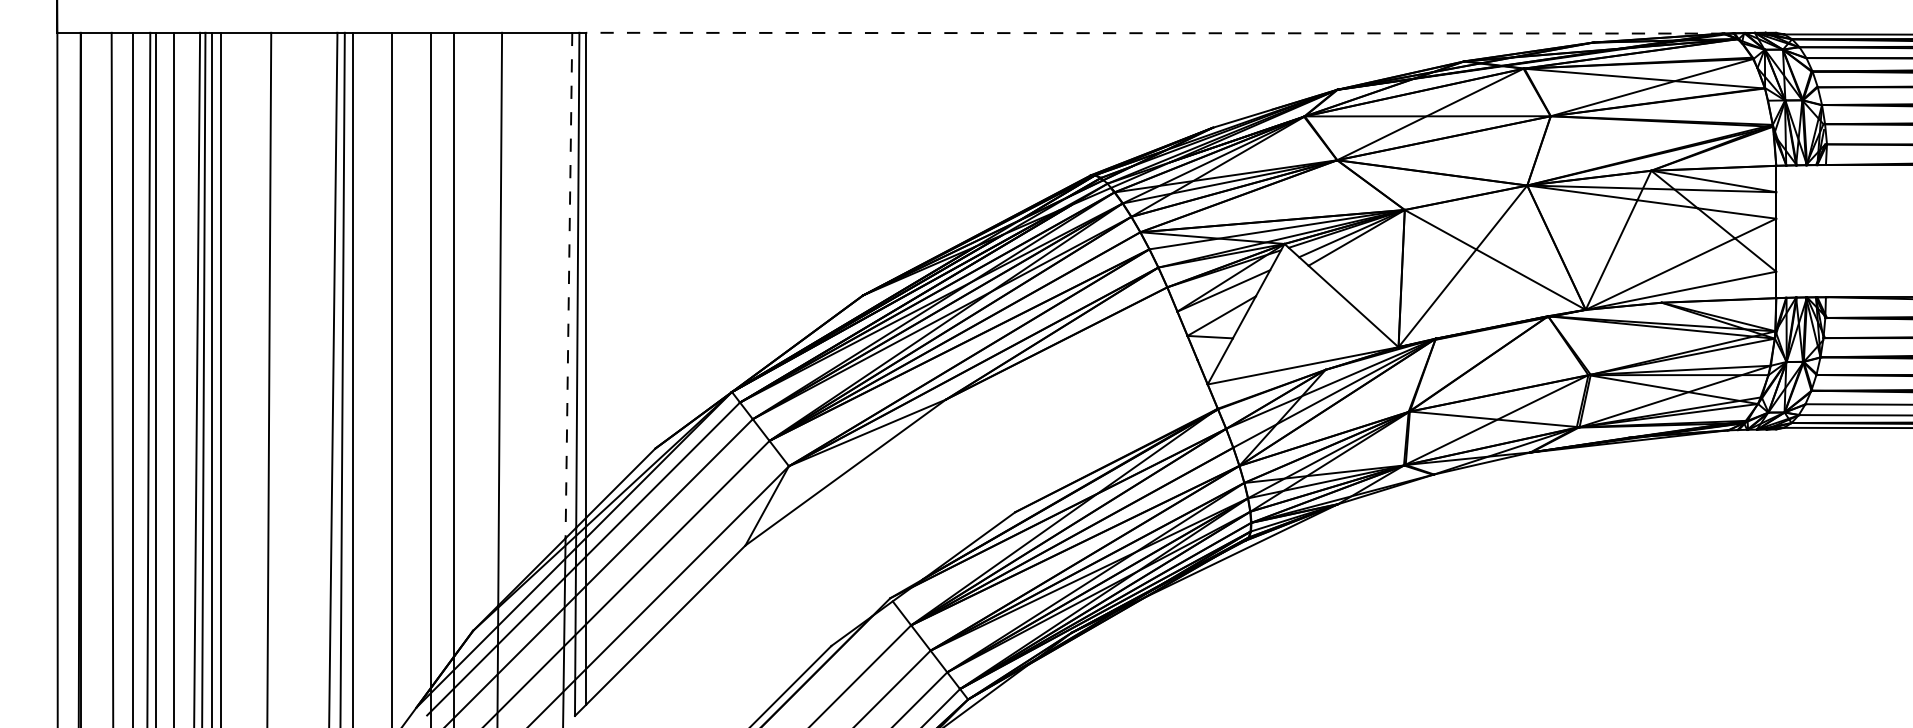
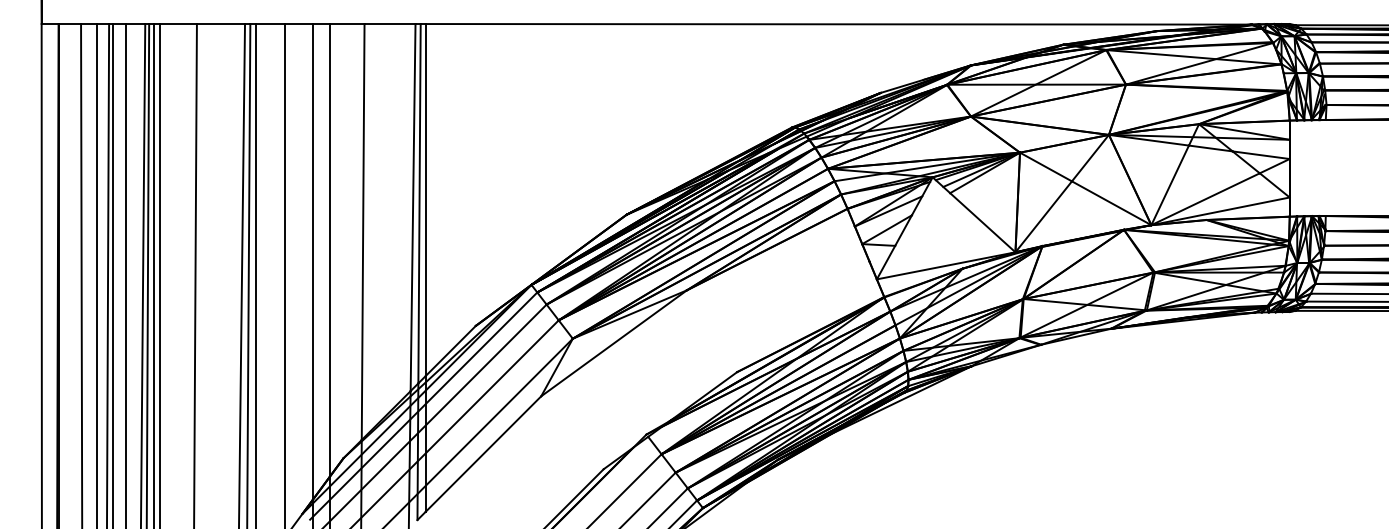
line: (1154, 33) -> (838, 24), dashed -> solid
line: (568, 285) -> (412, 207), dashed -> solid

